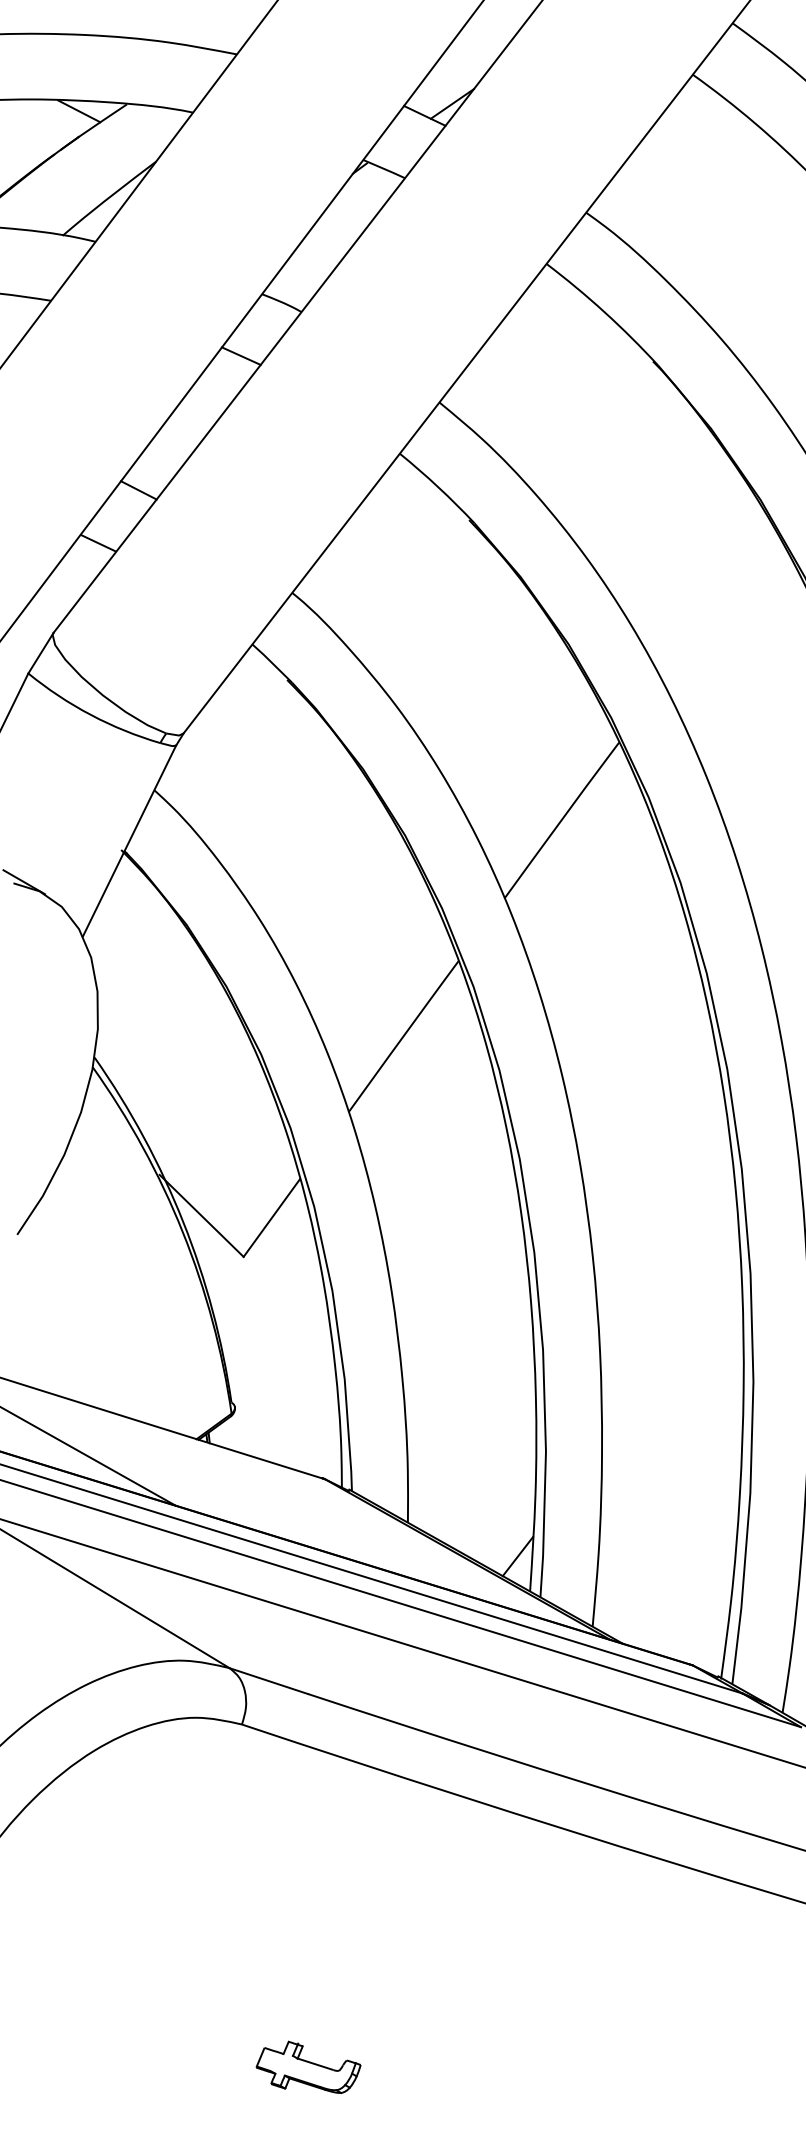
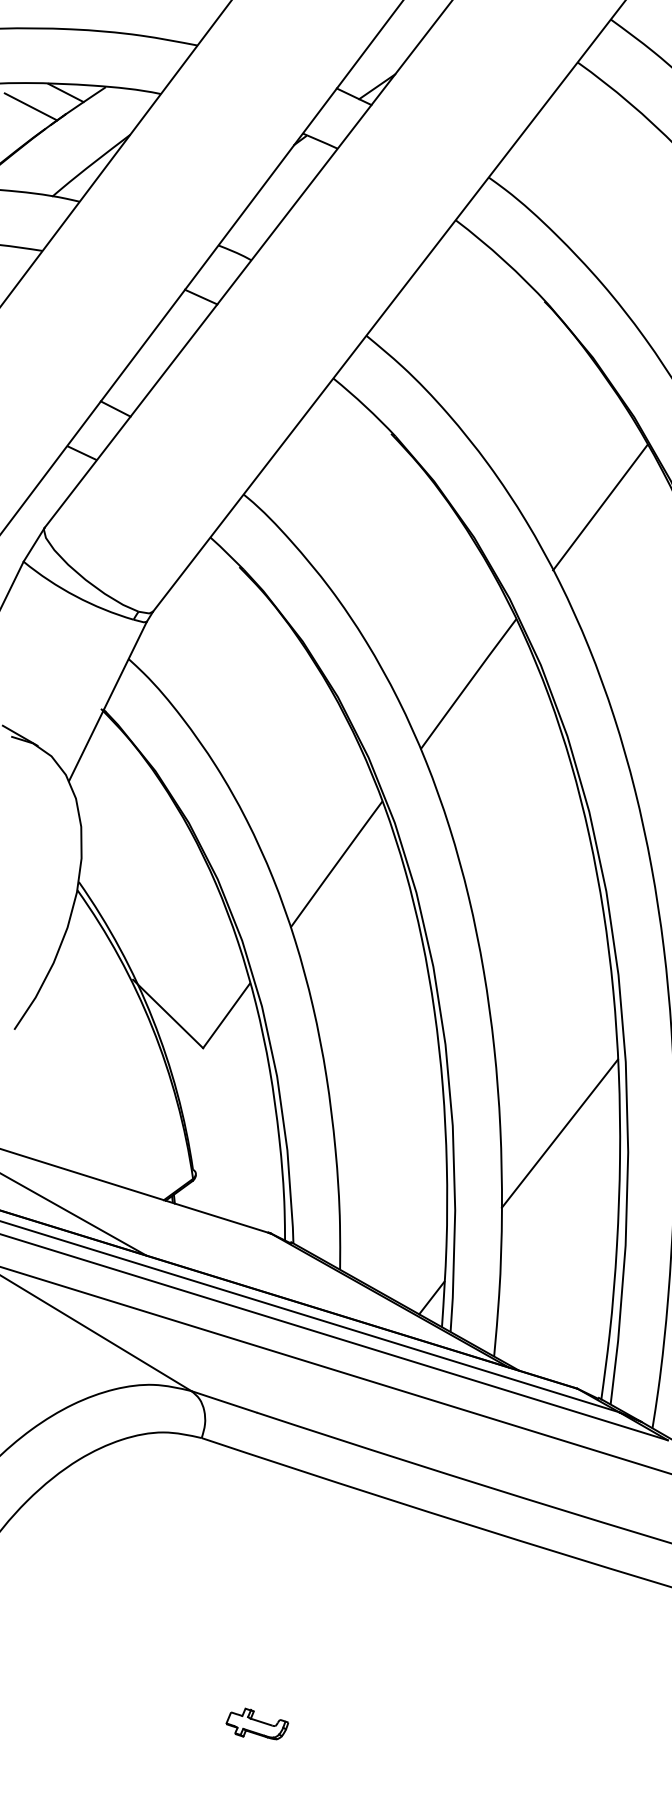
line: (36, 127) -> (30, 106), added
line: (720, 608) -> (600, 507), added
line: (671, 1359) -> (559, 1133), added
part: (308, 2066) -> (257, 1723), size x0.71

